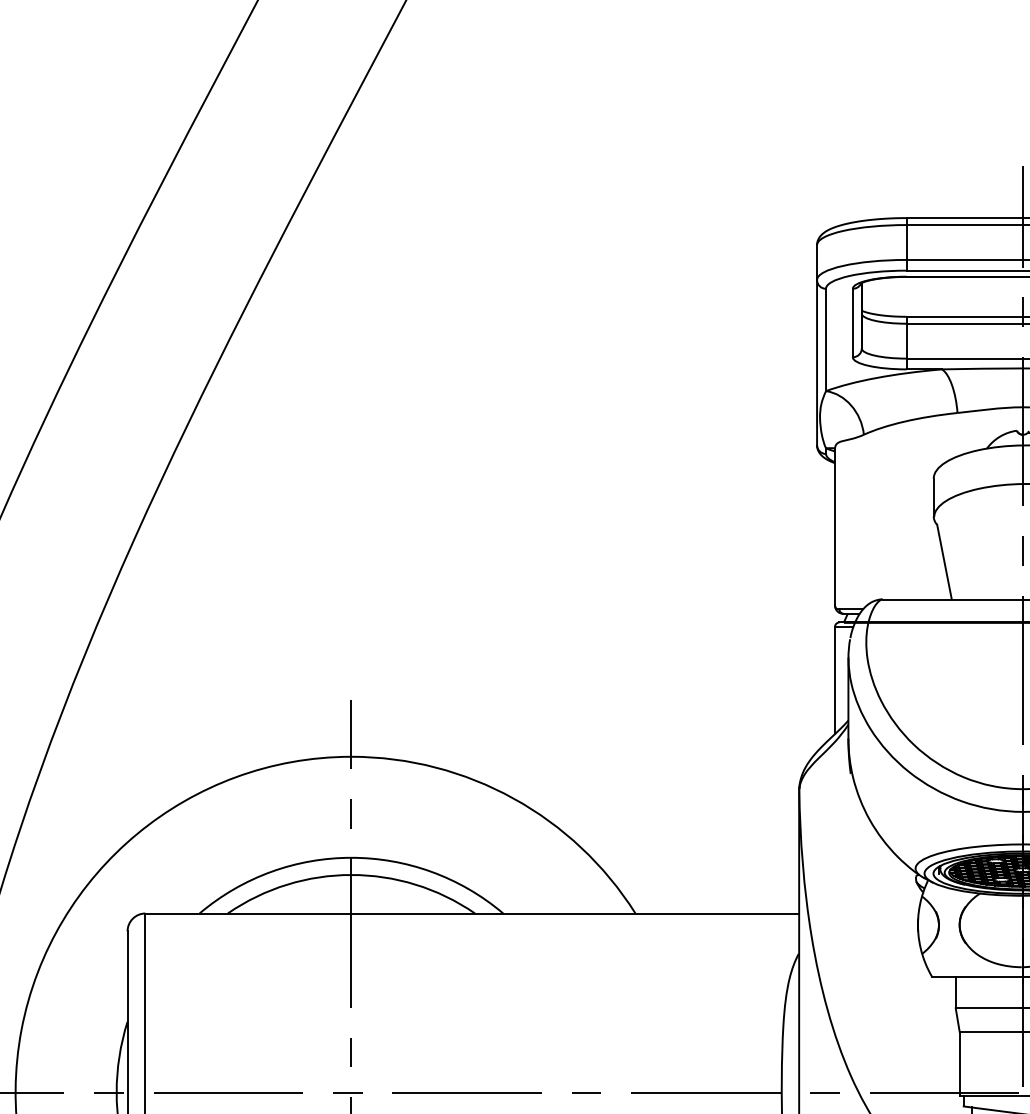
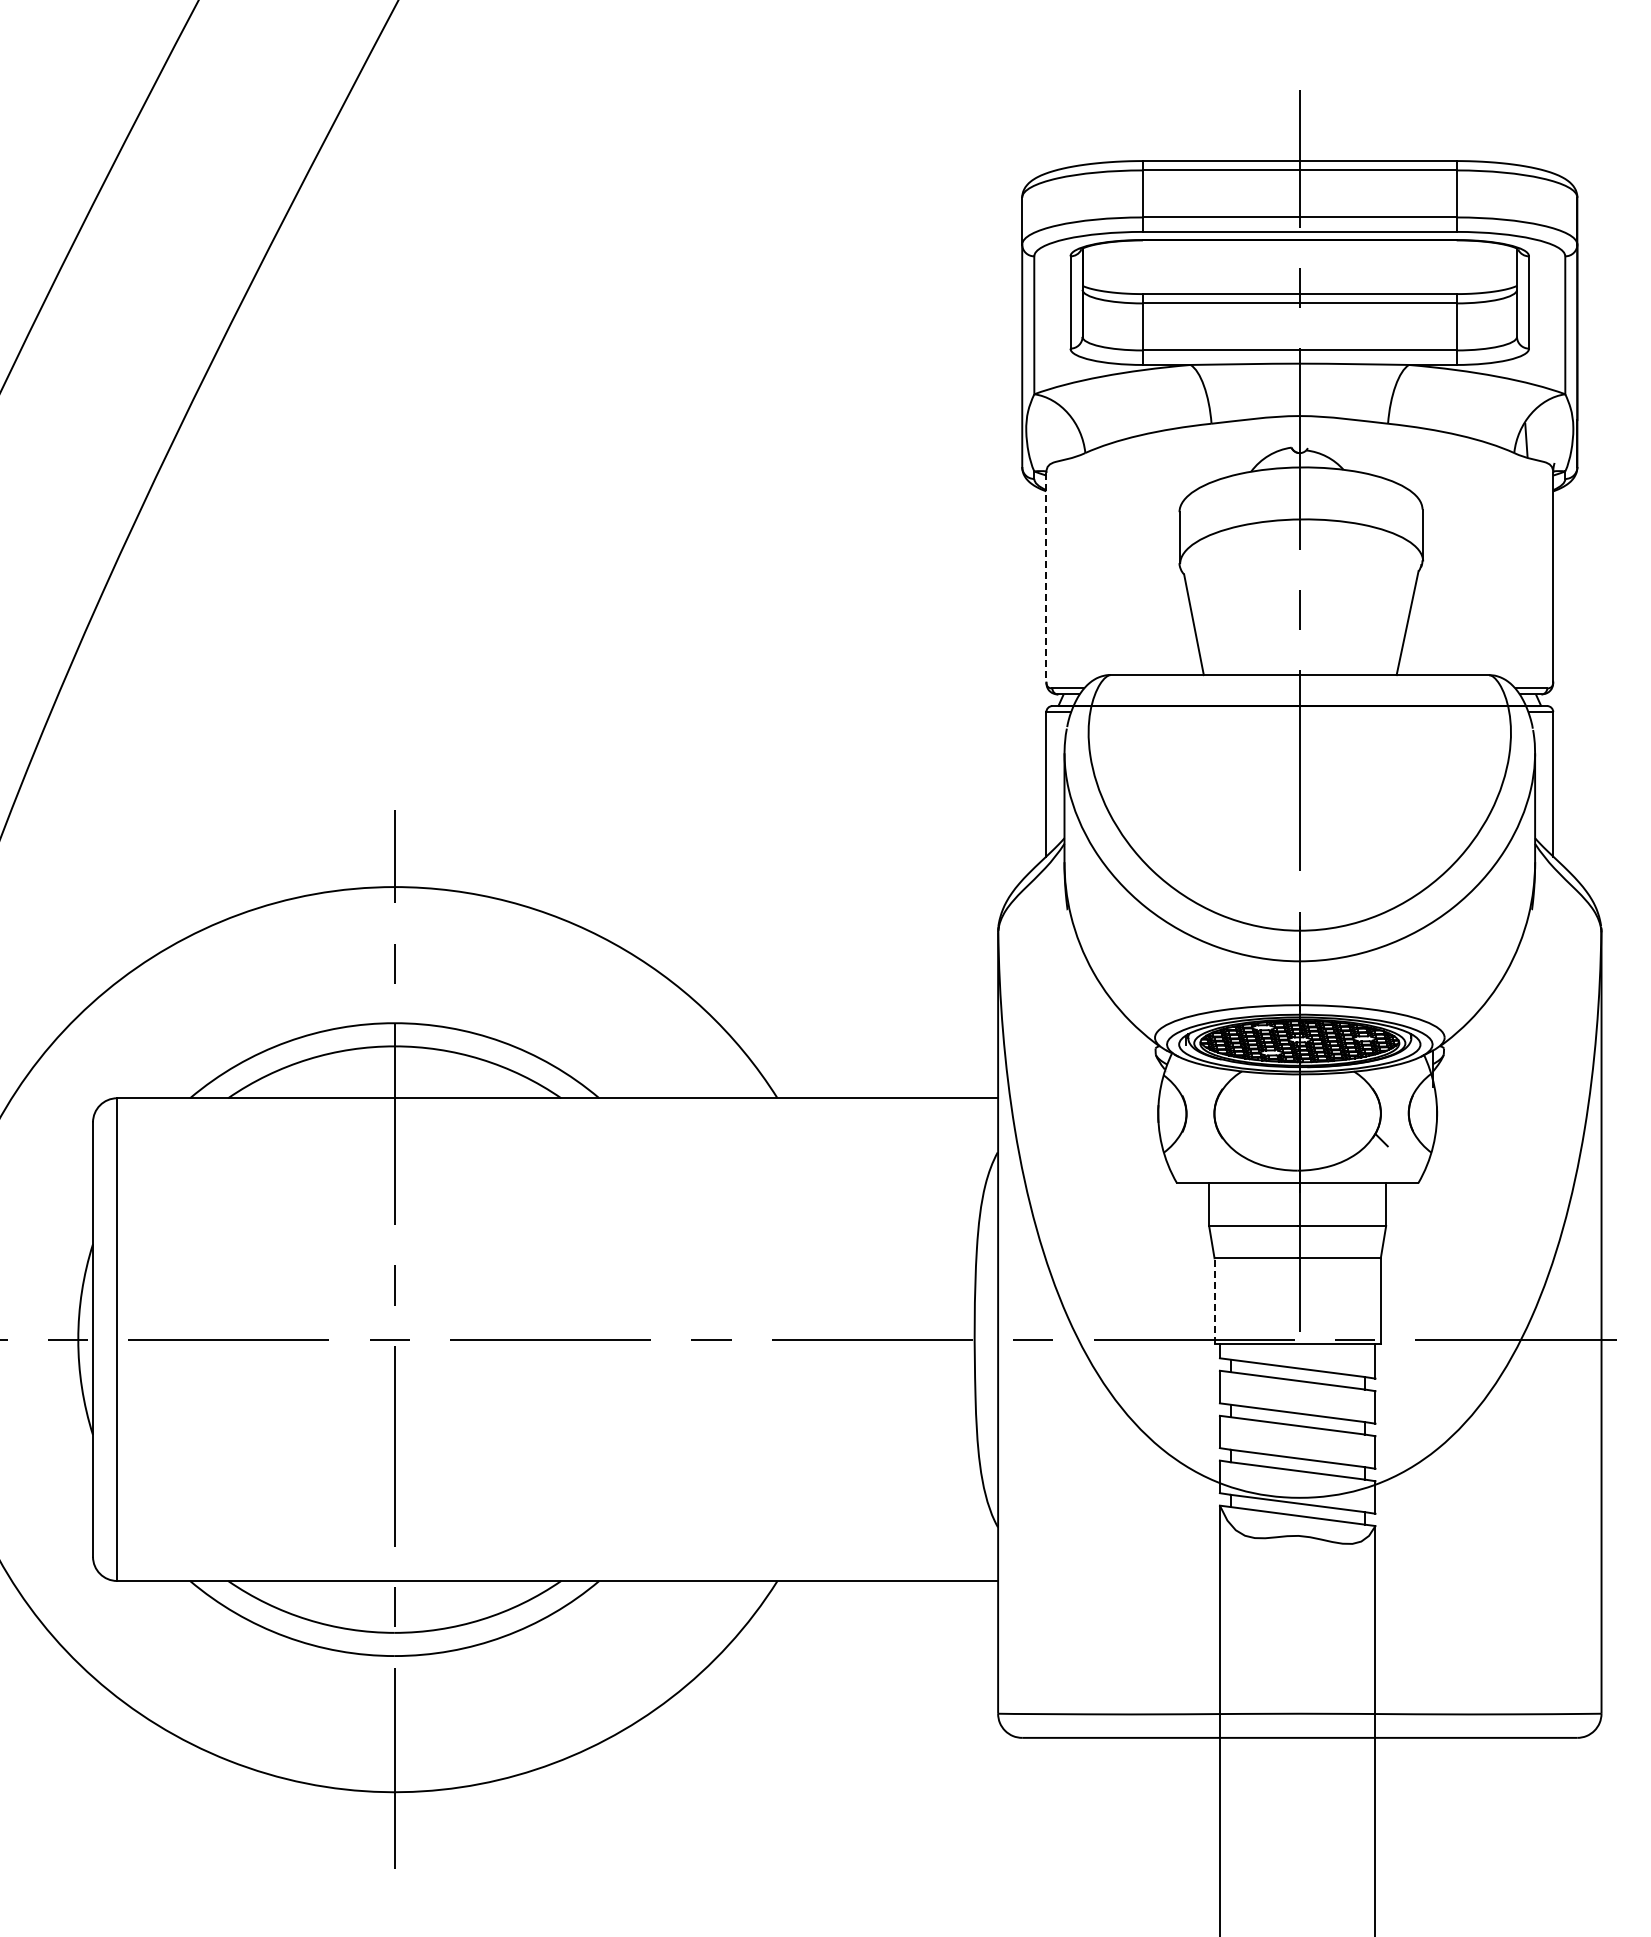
line: (835, 527) -> (1046, 577), solid -> dashed
line: (959, 1064) -> (1214, 1301), solid -> dashed

